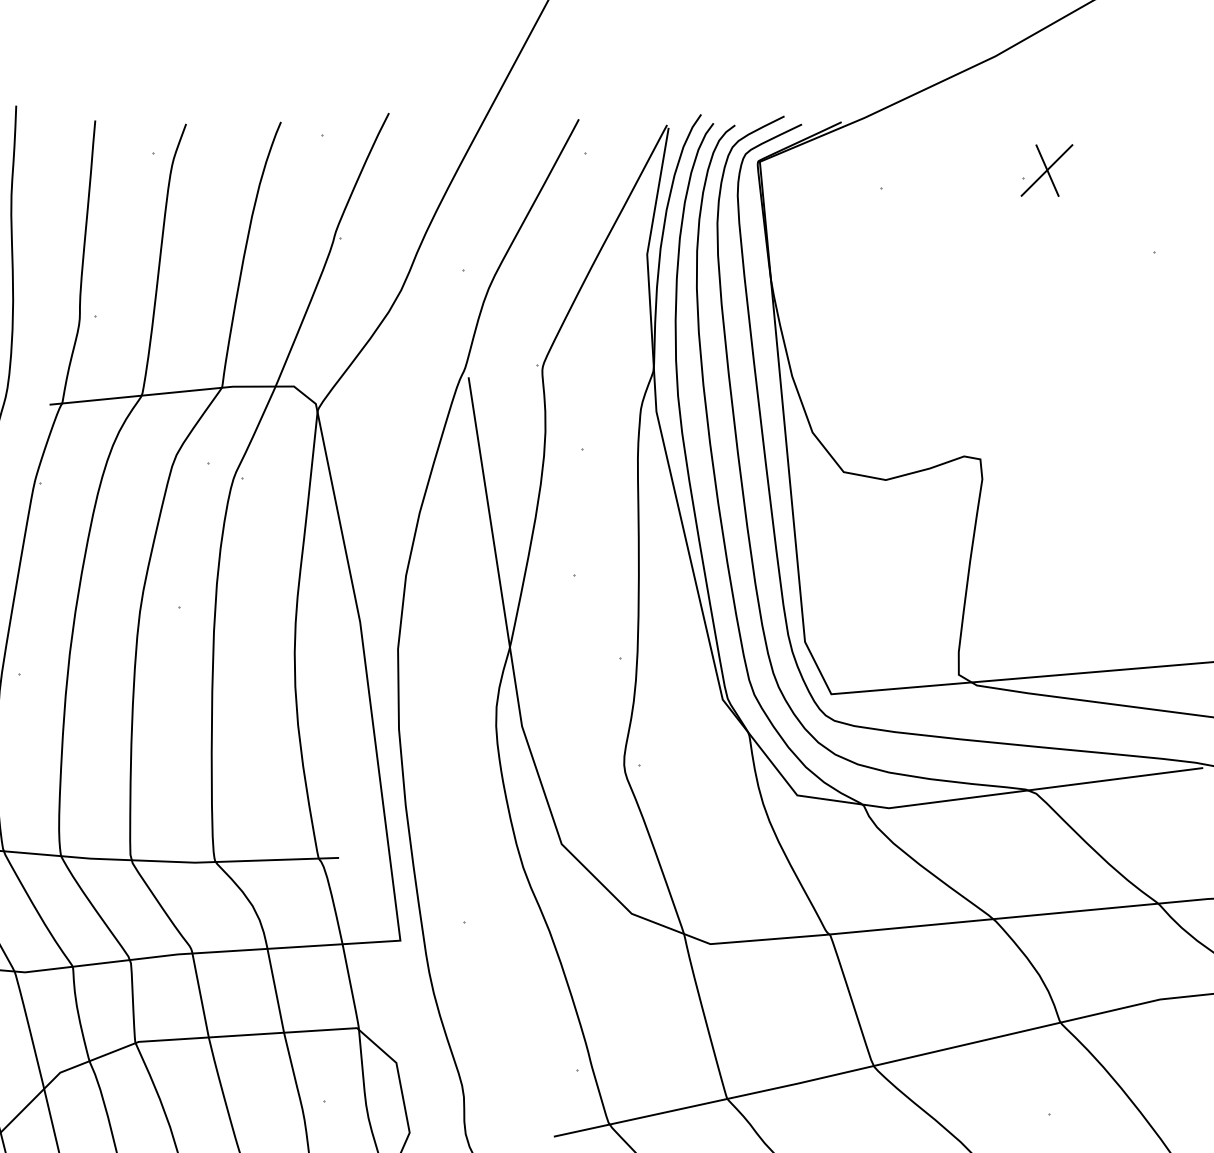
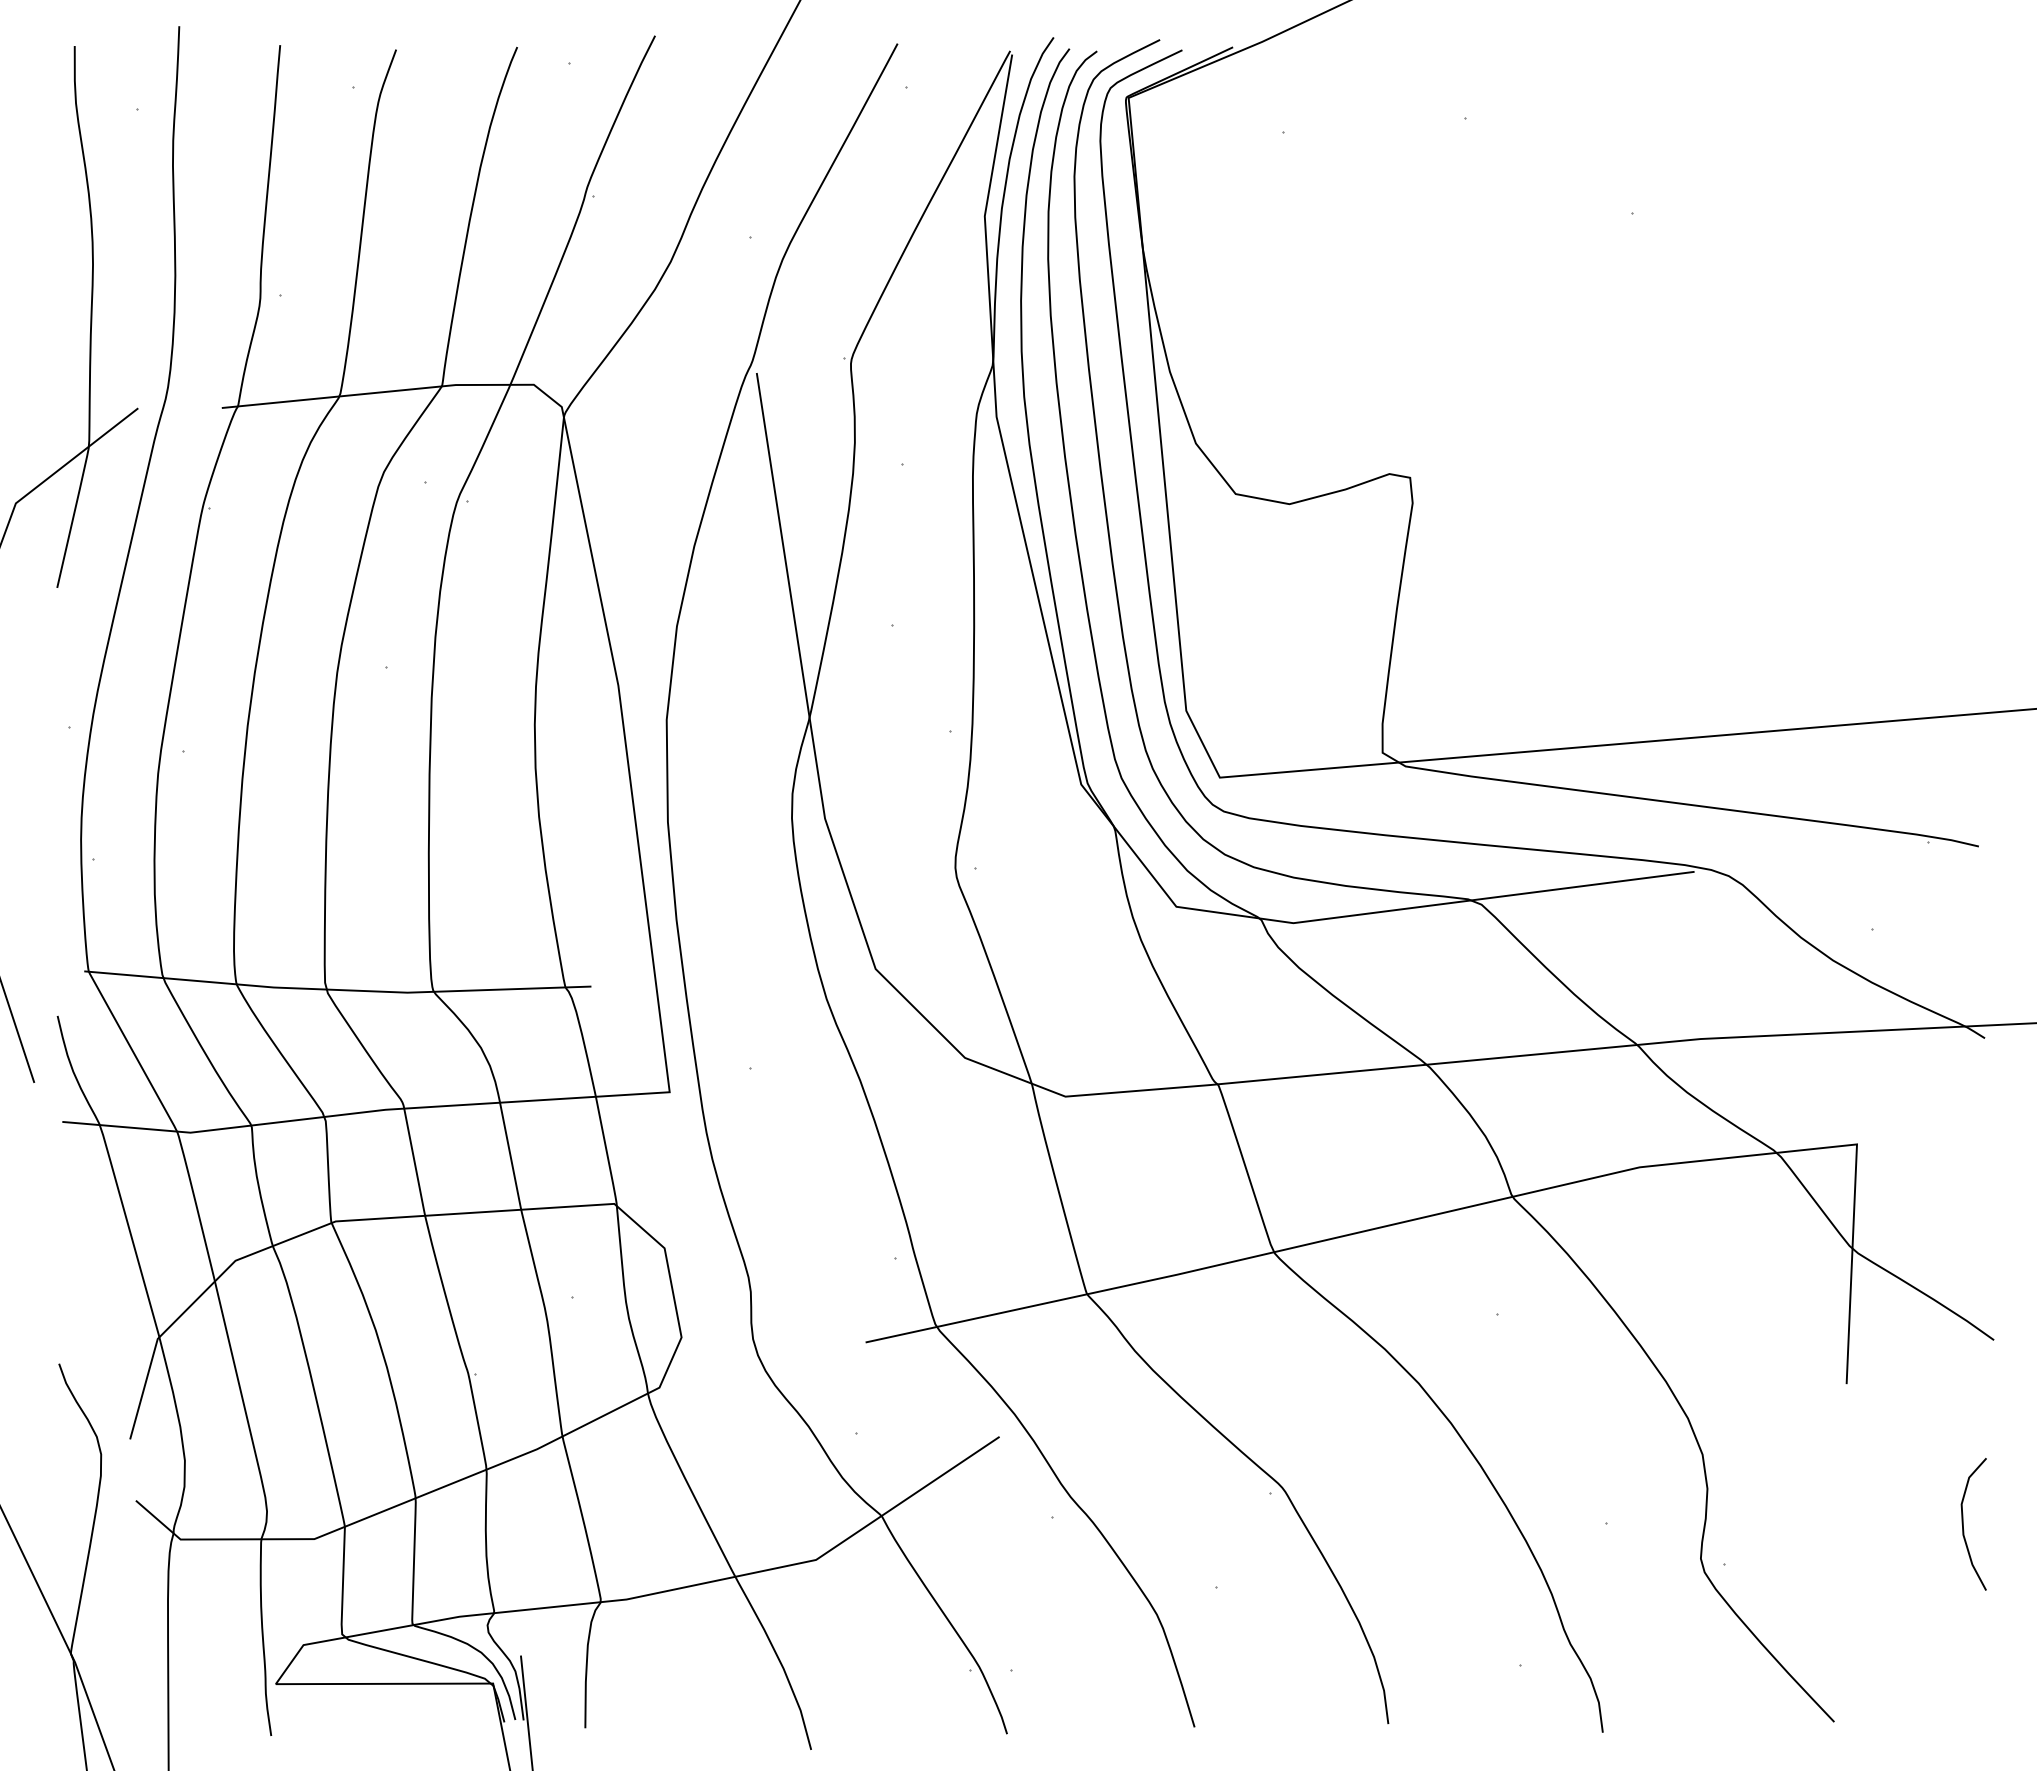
part: (1046, 170) -> (1494, 108), removed

